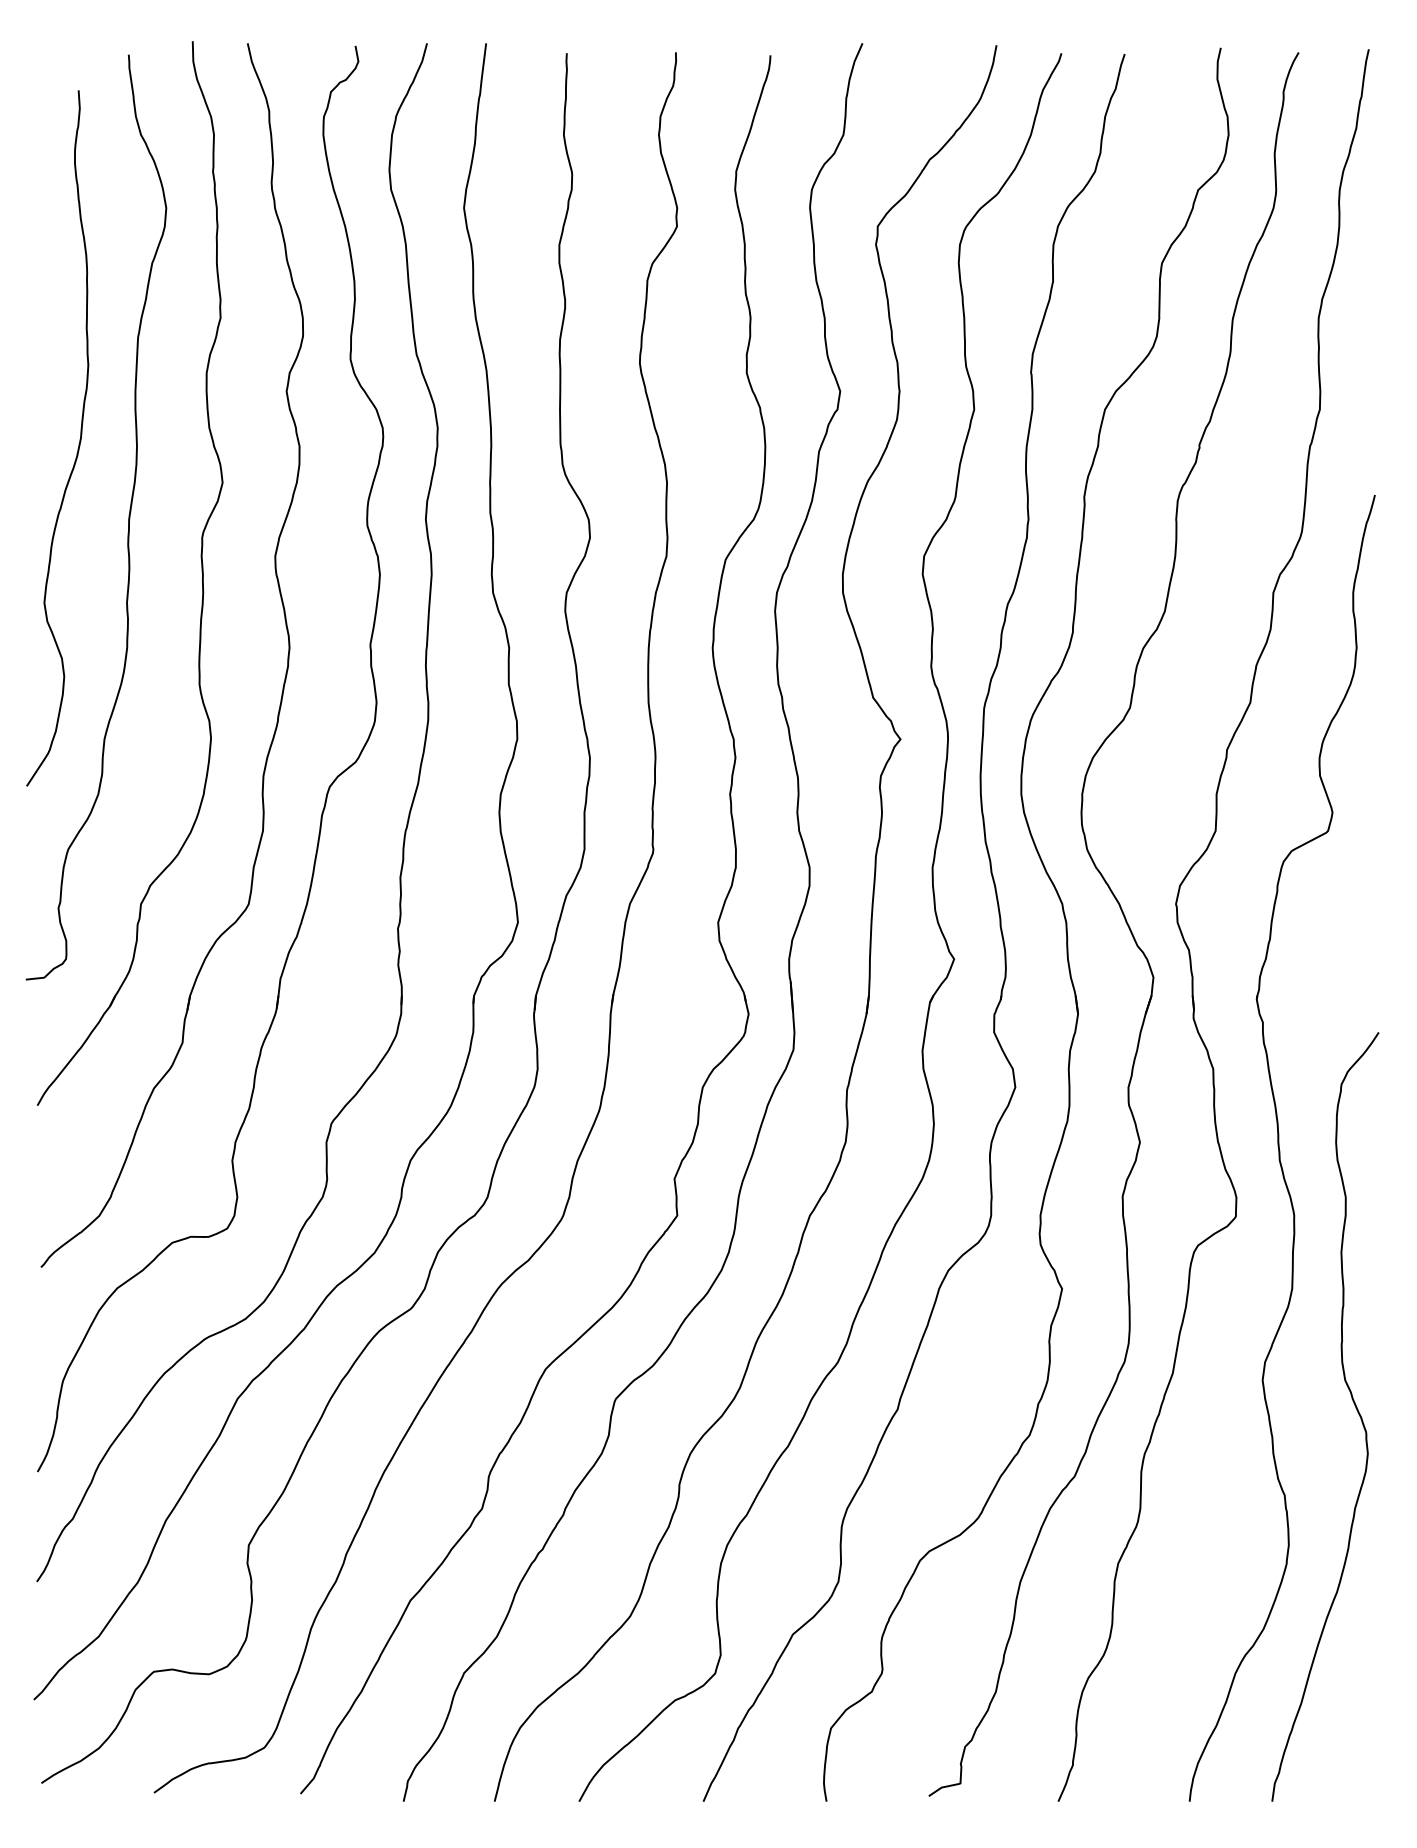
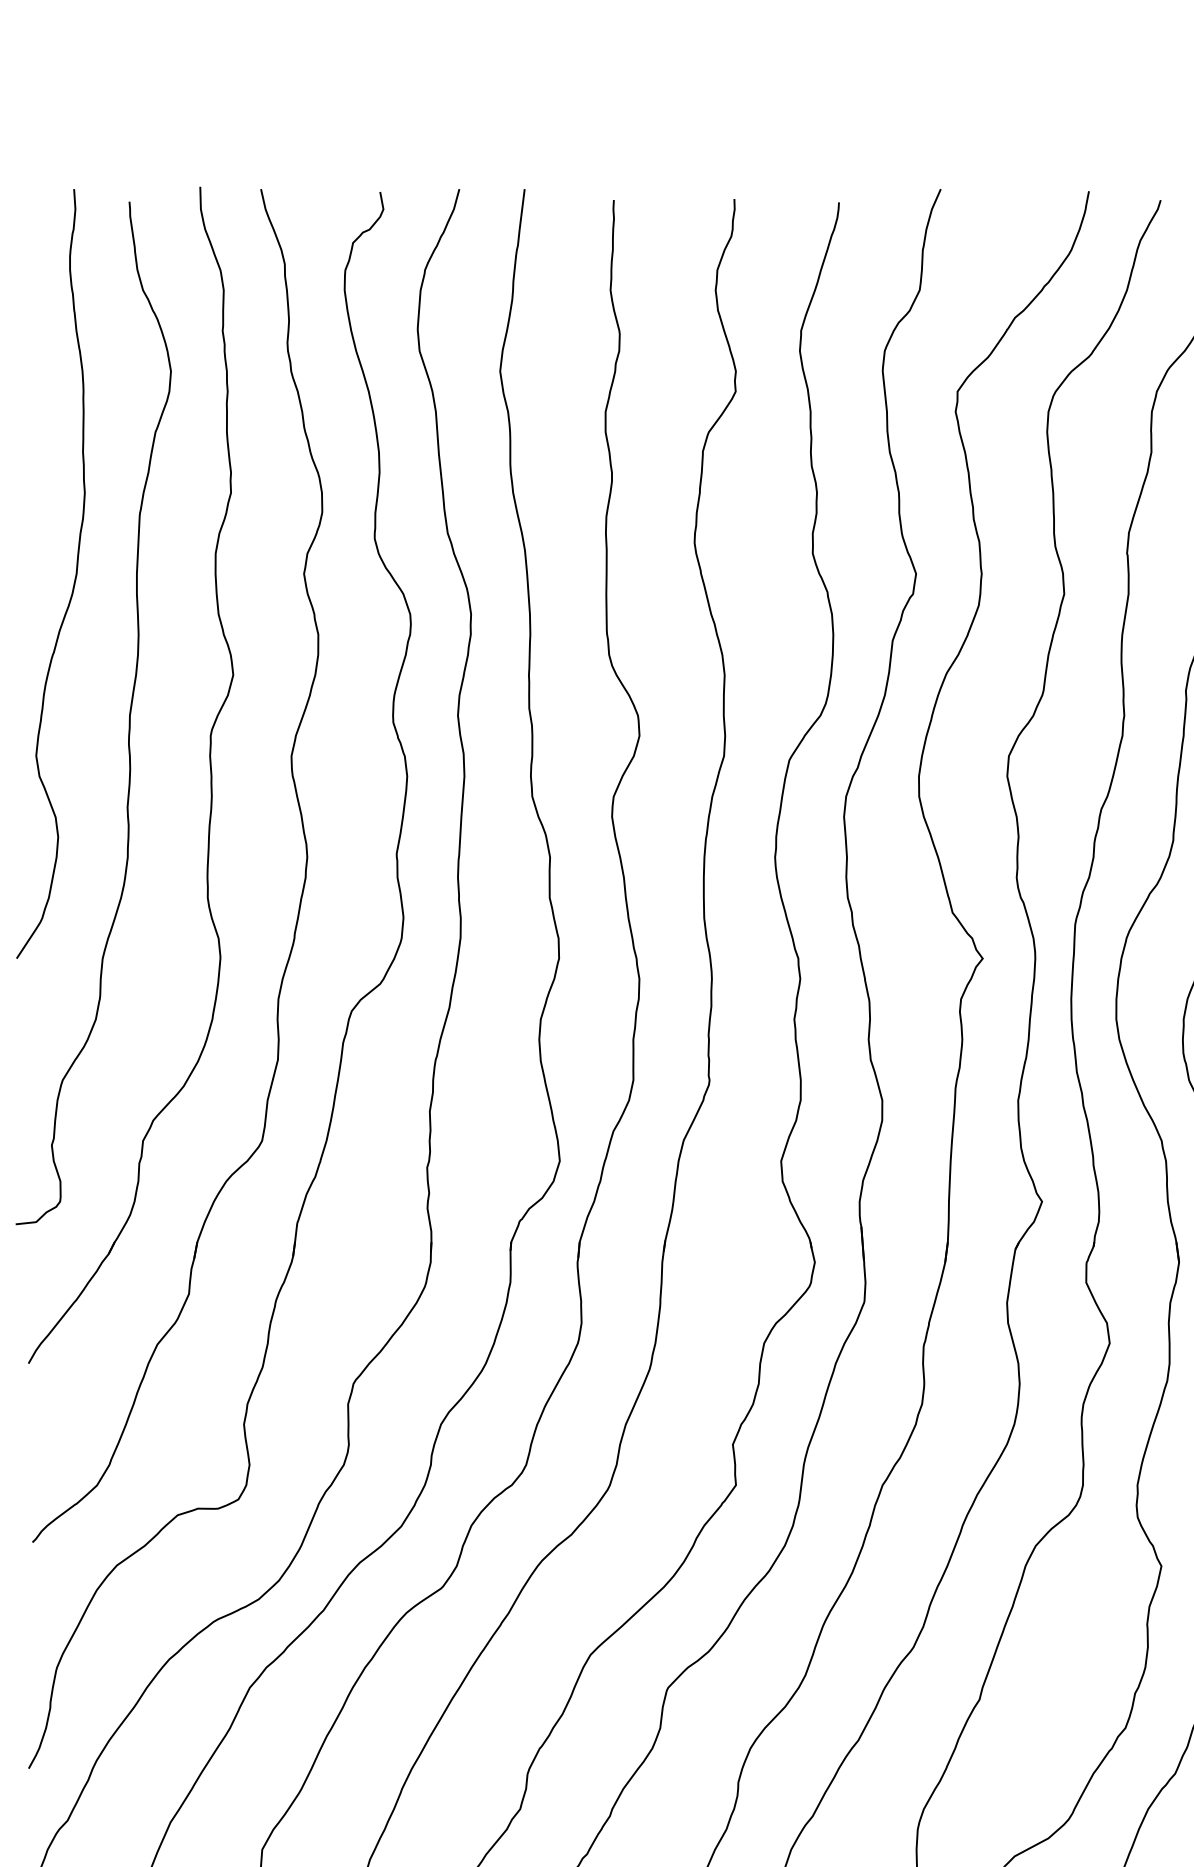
curve: (78, 444) -> (73, 580), moved

